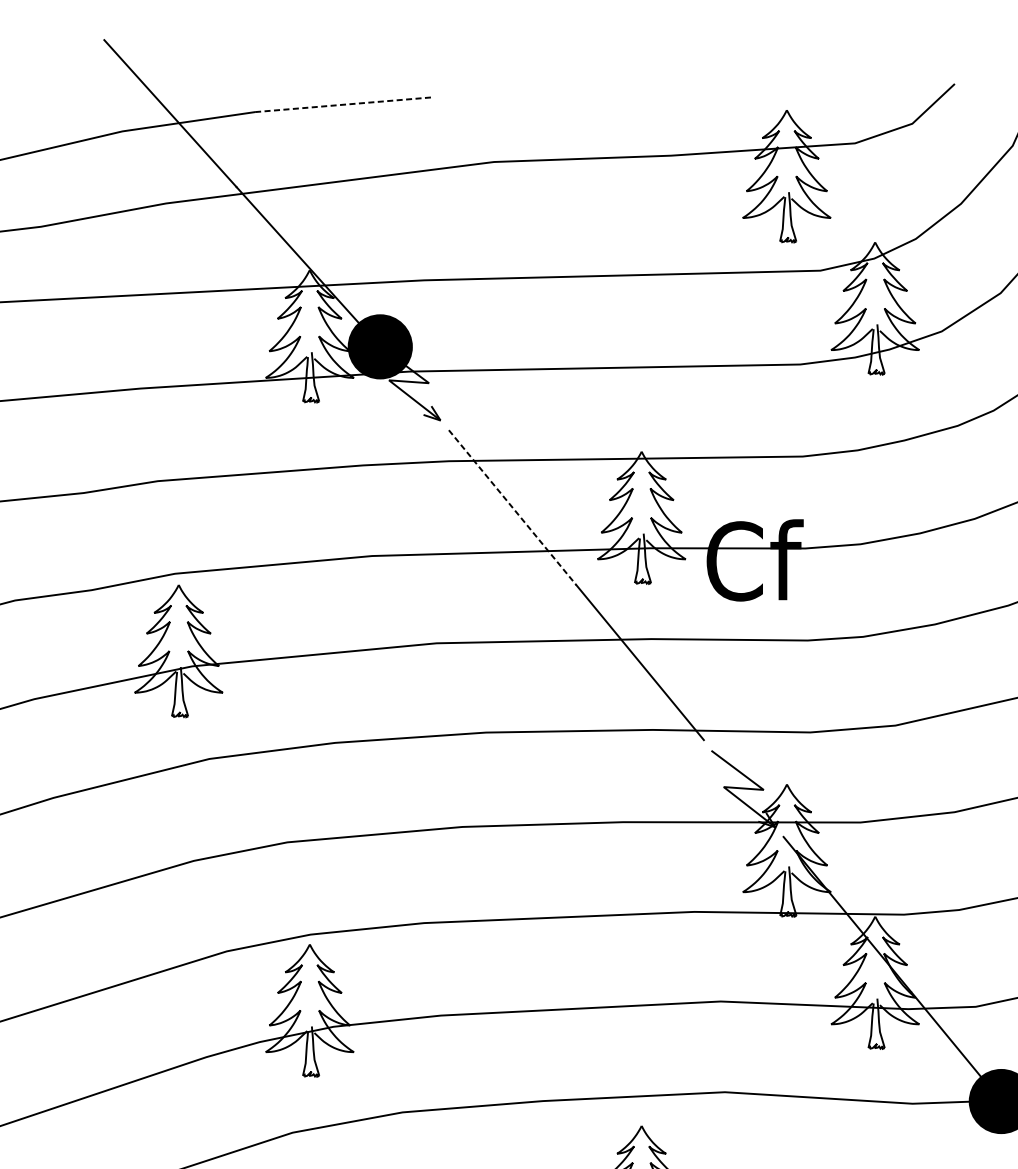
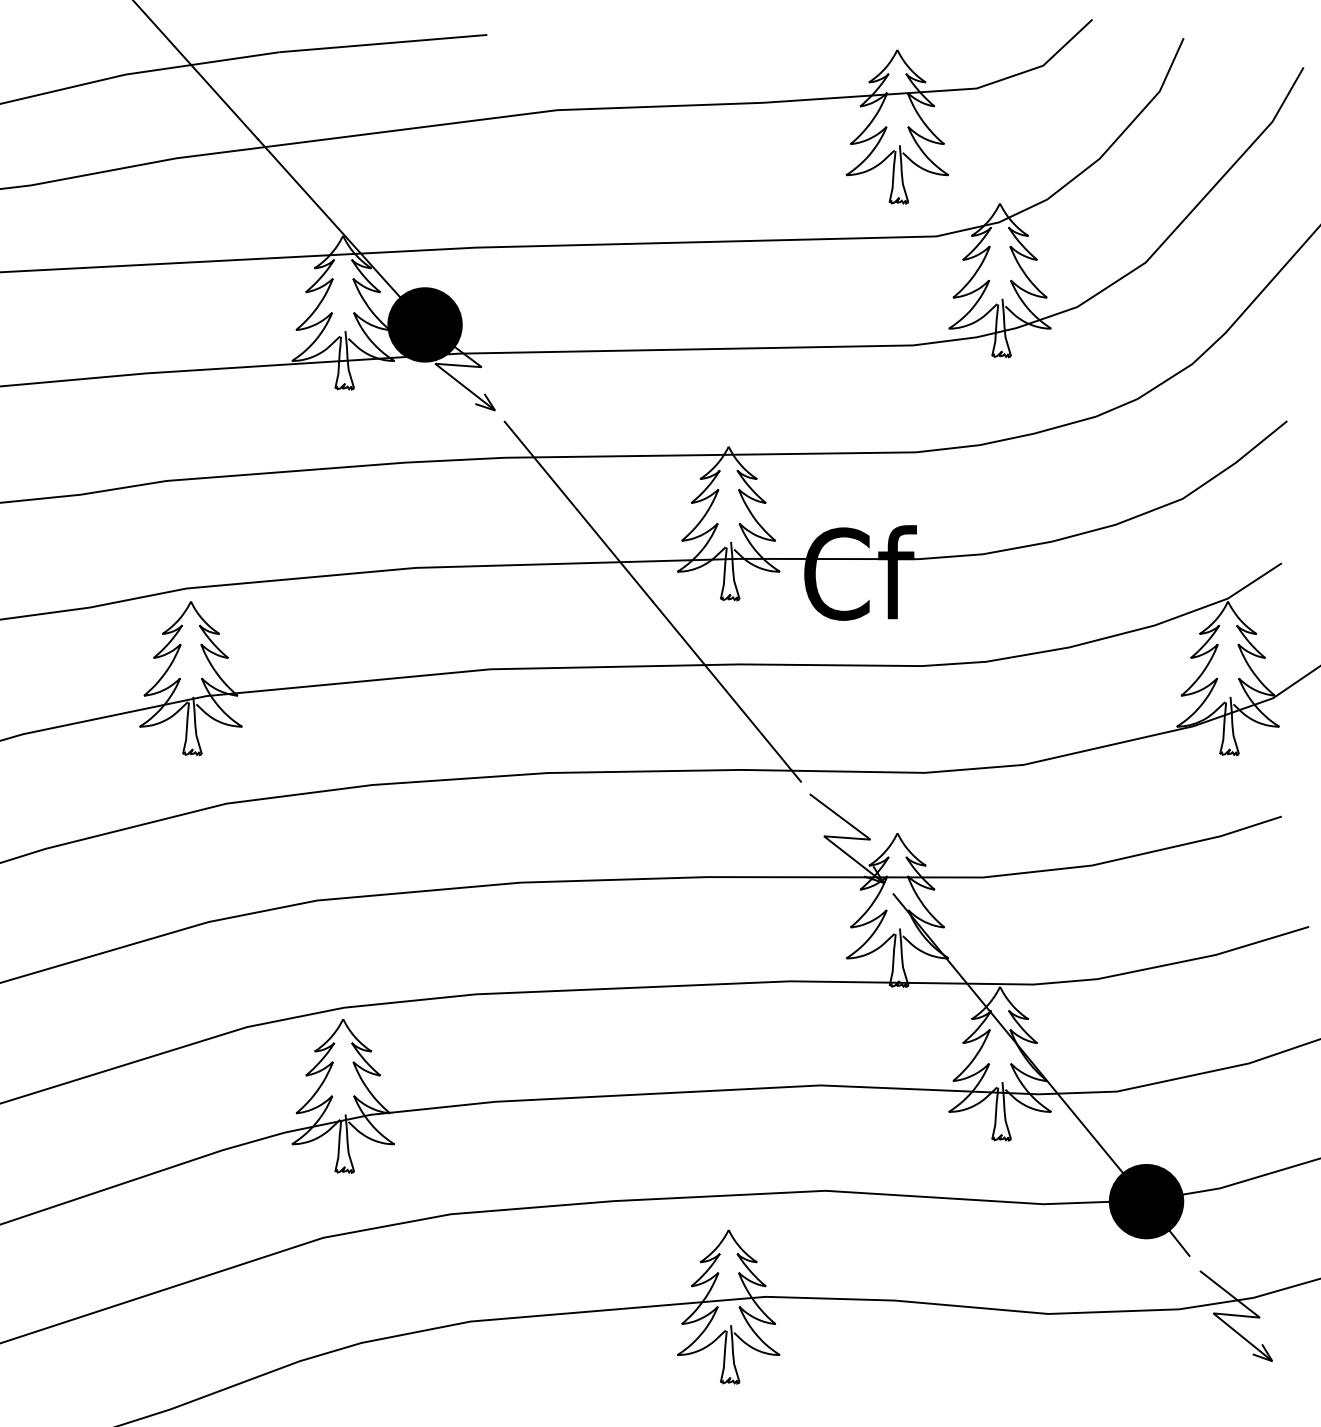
line: (344, 104) -> (383, 43), dashed -> solid
line: (512, 507) -> (578, 511), dashed -> solid

